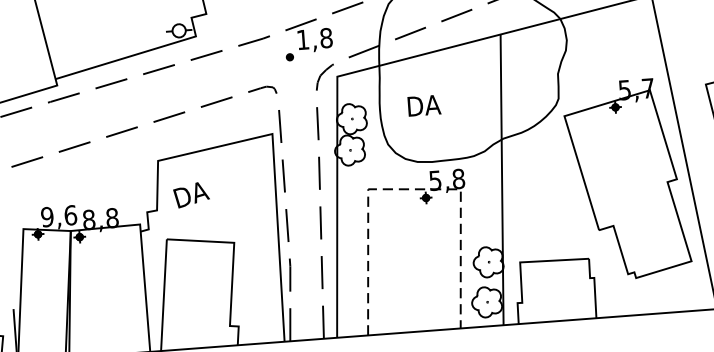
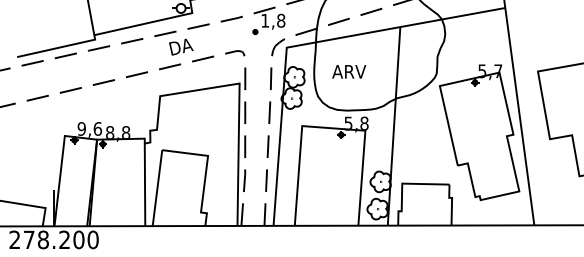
text: (431, 104) -> (349, 71), DA -> ARV
line: (411, 189) -> (331, 128), dashed -> solid
text: (191, 194) -> (181, 46), moved

